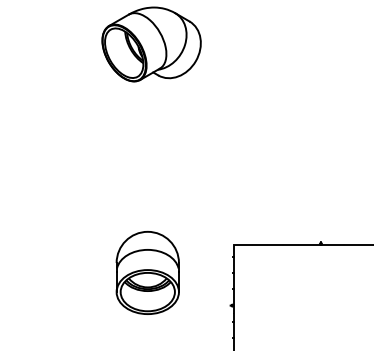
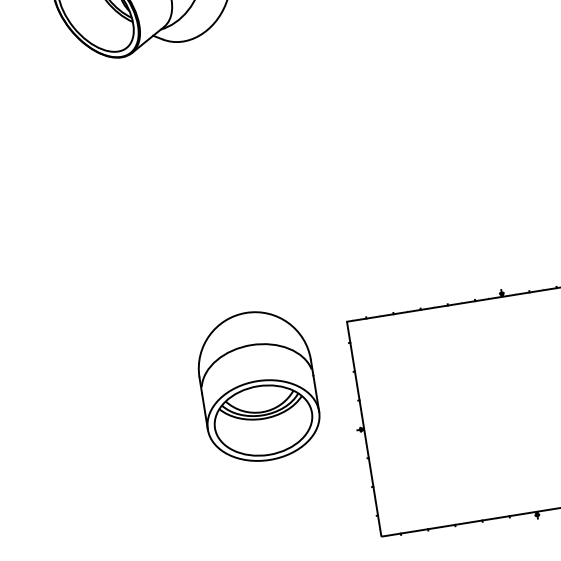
part: (147, 272) -> (257, 385), moved

